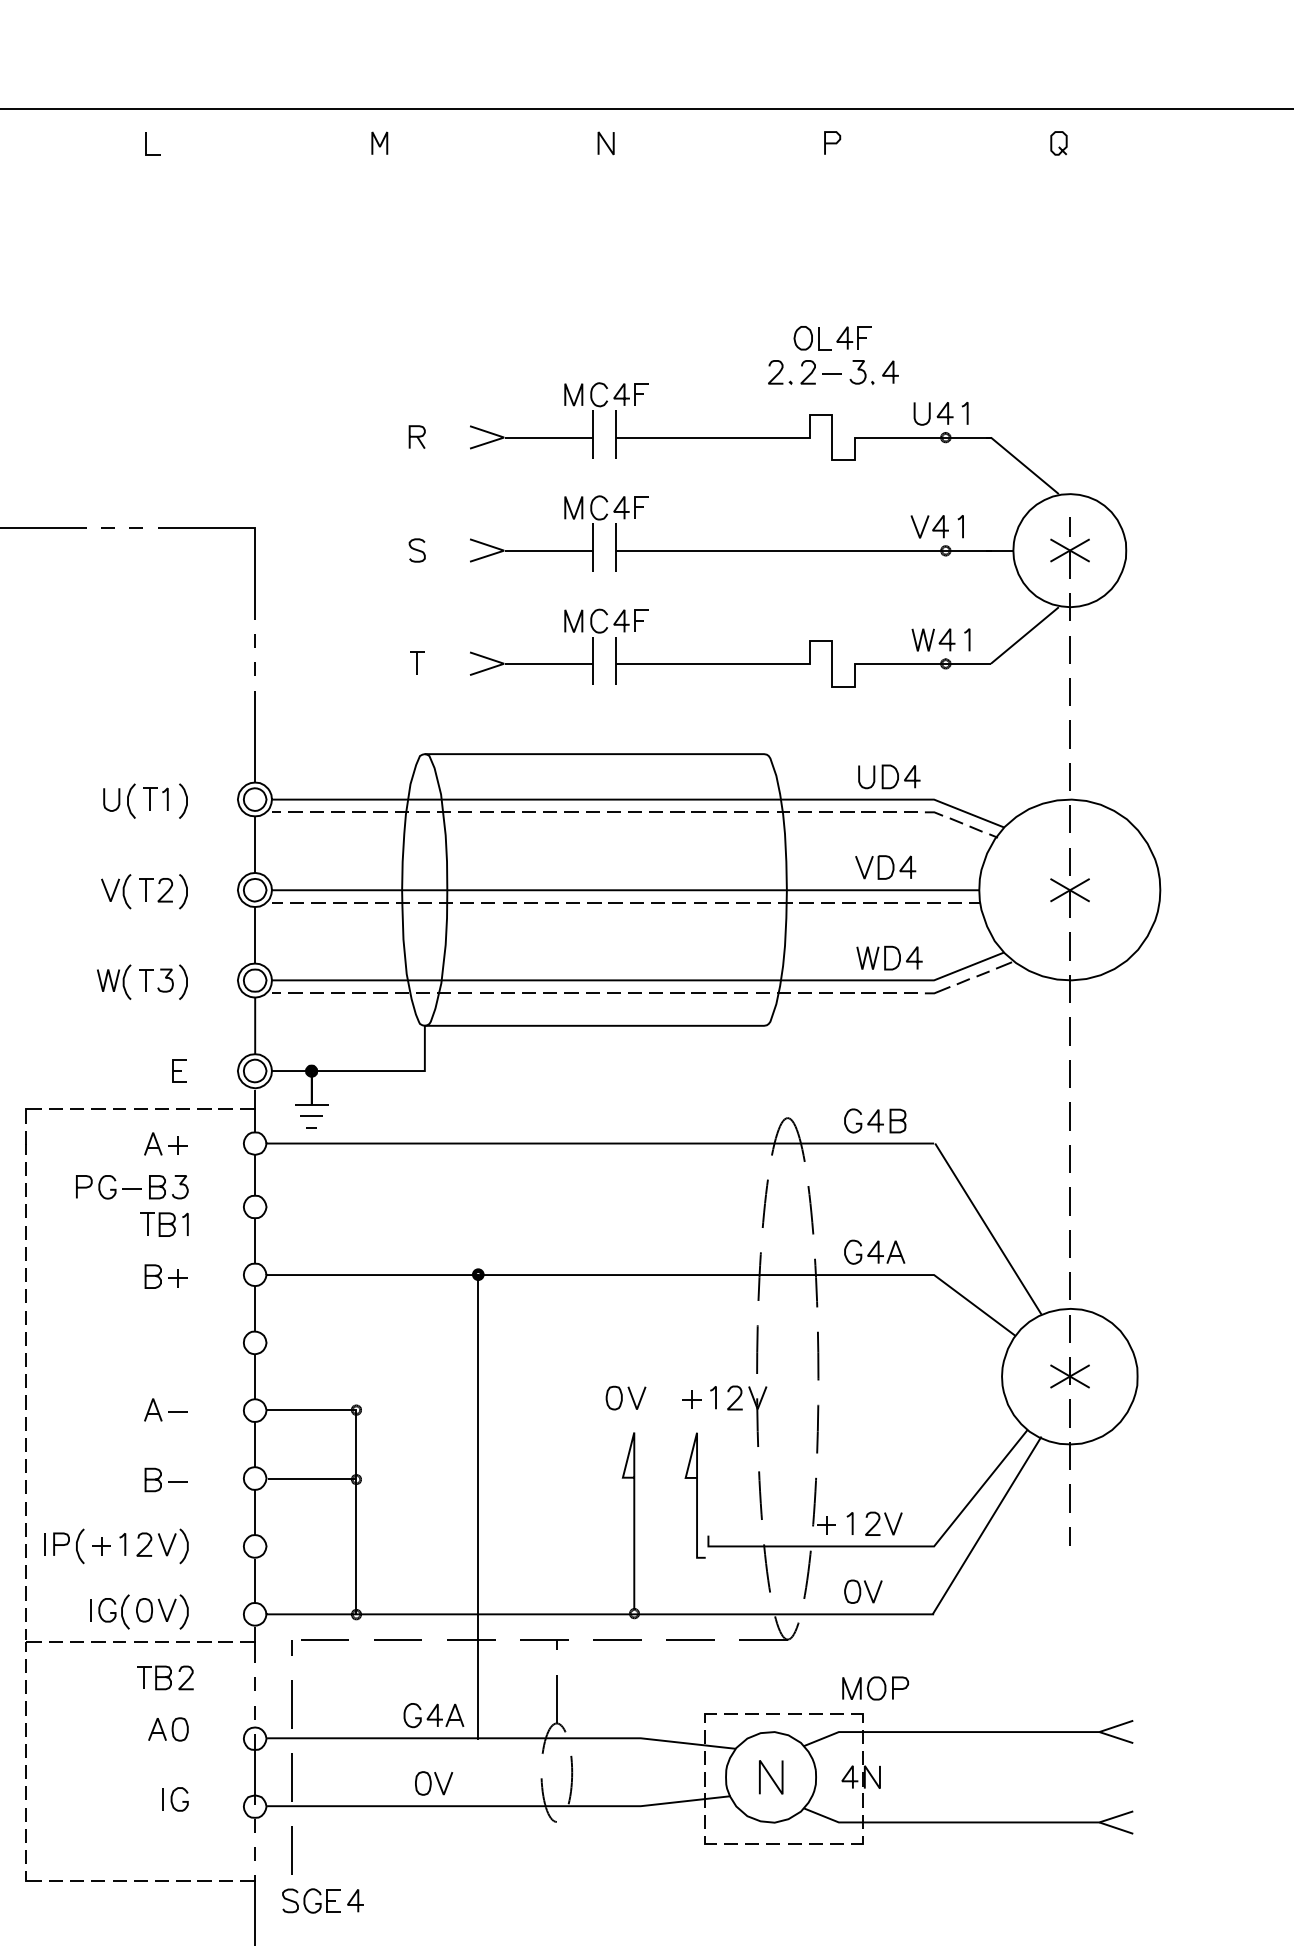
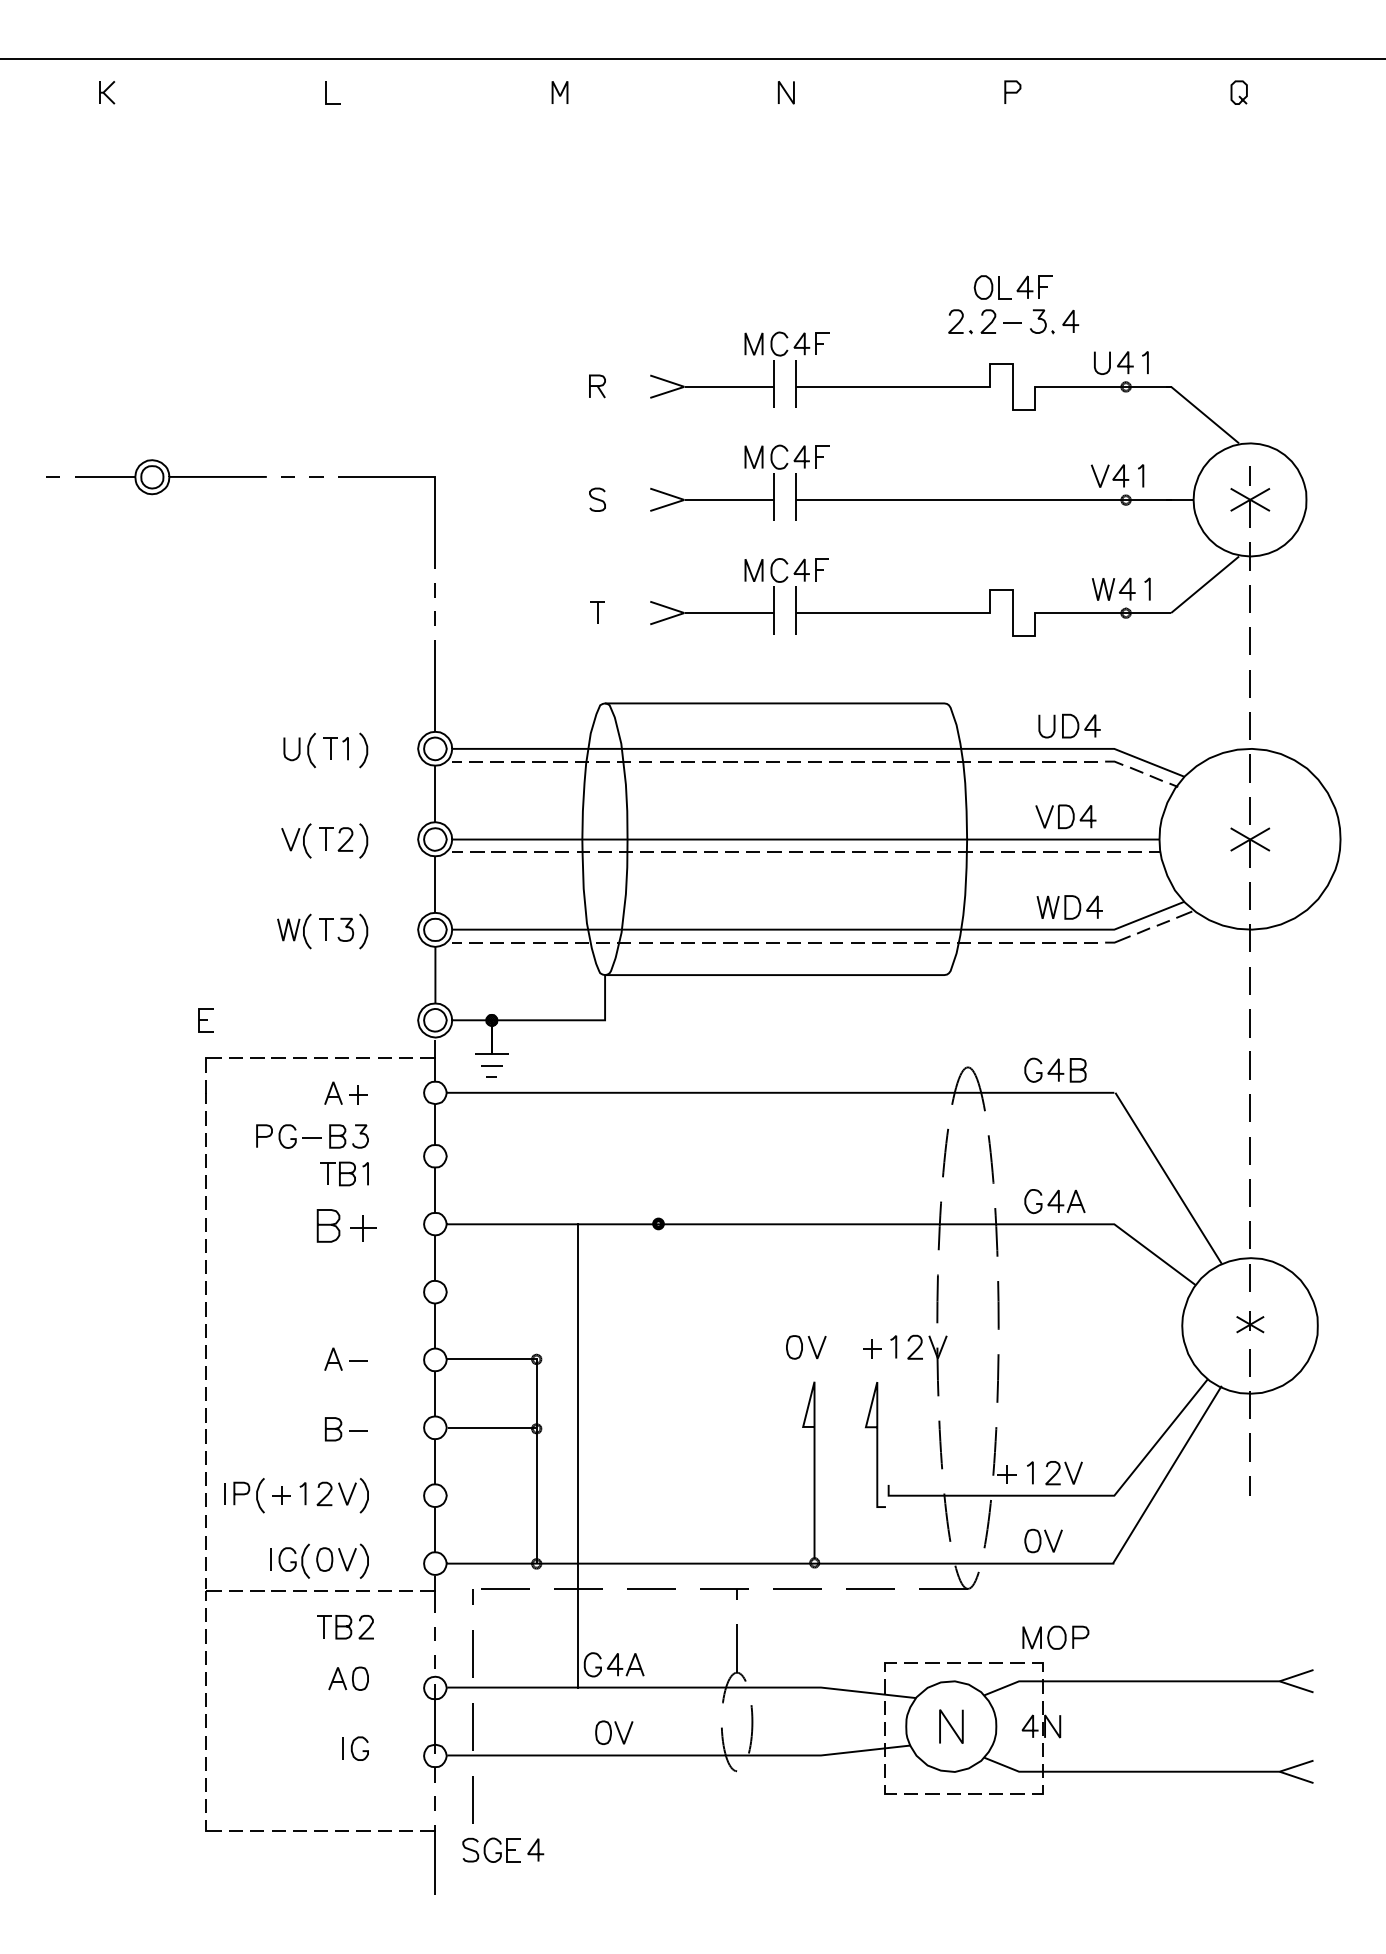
part: (179, 1071) -> (205, 1020), moved
part: (165, 1276) -> (345, 1225), size x1.4
part: (1070, 1372) -> (1250, 1321), size x0.7
line: (478, 1506) -> (577, 1455), moved

